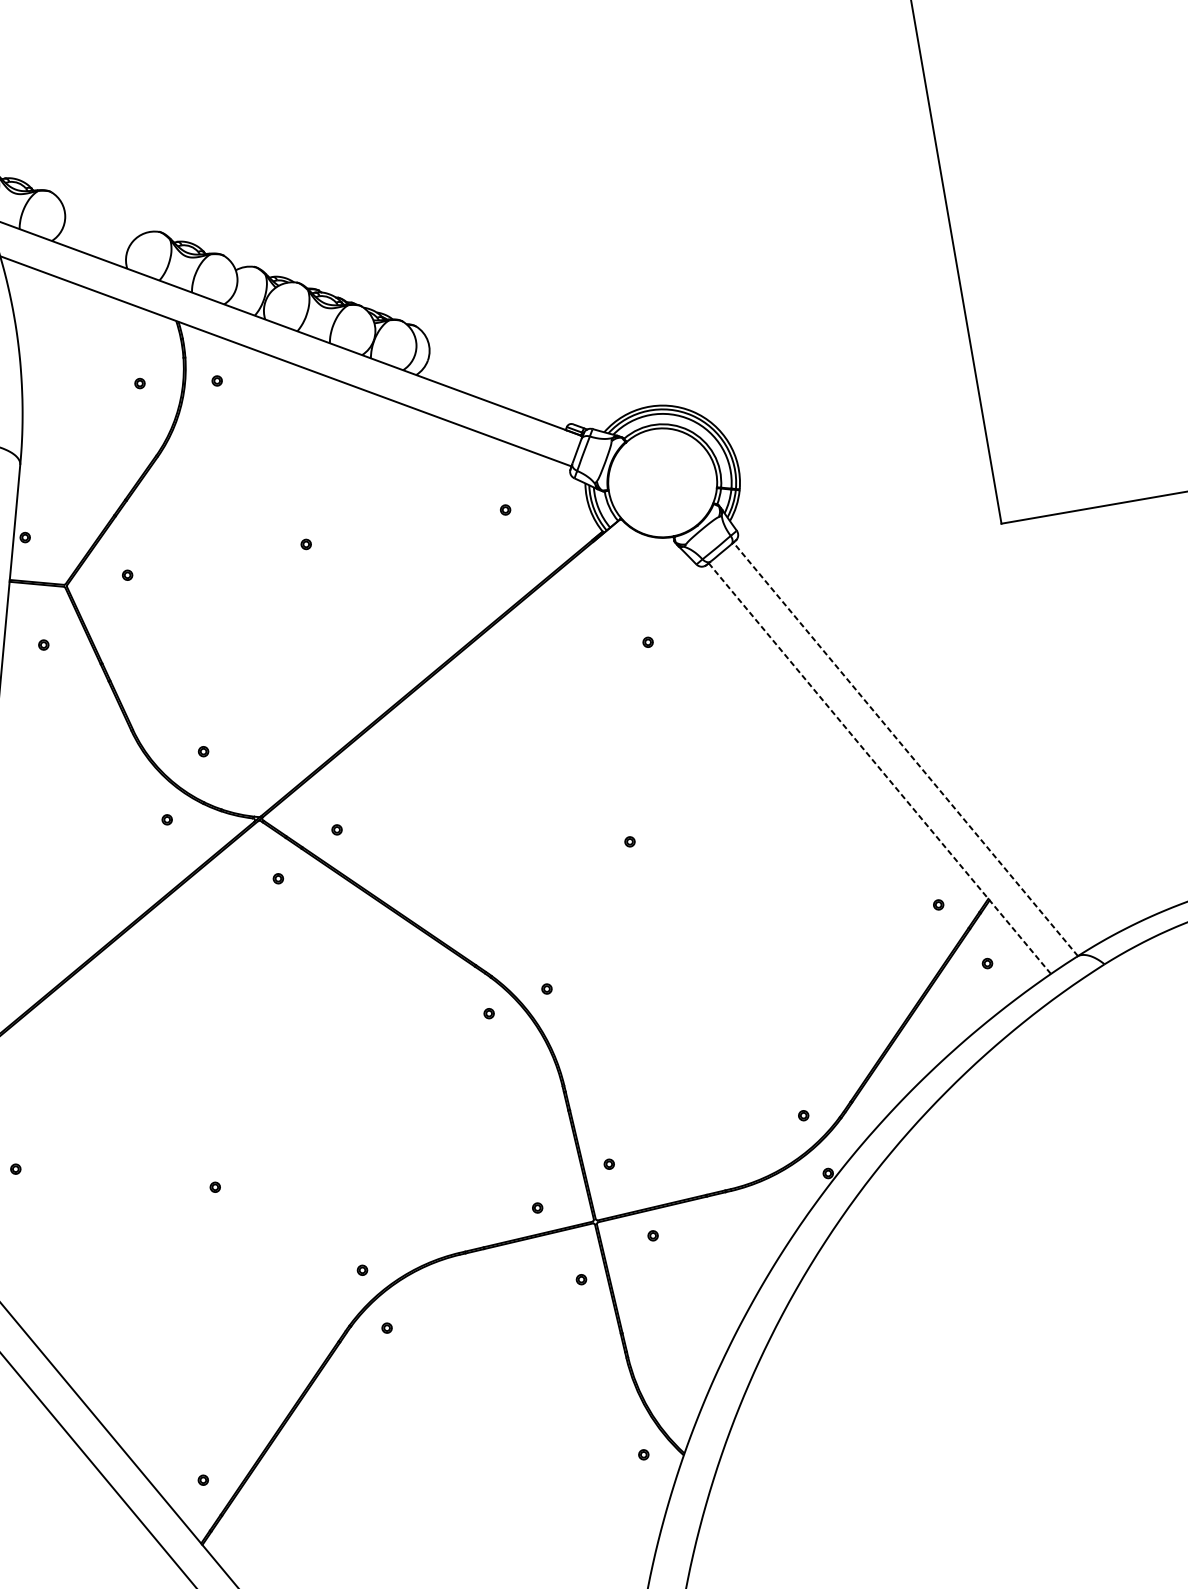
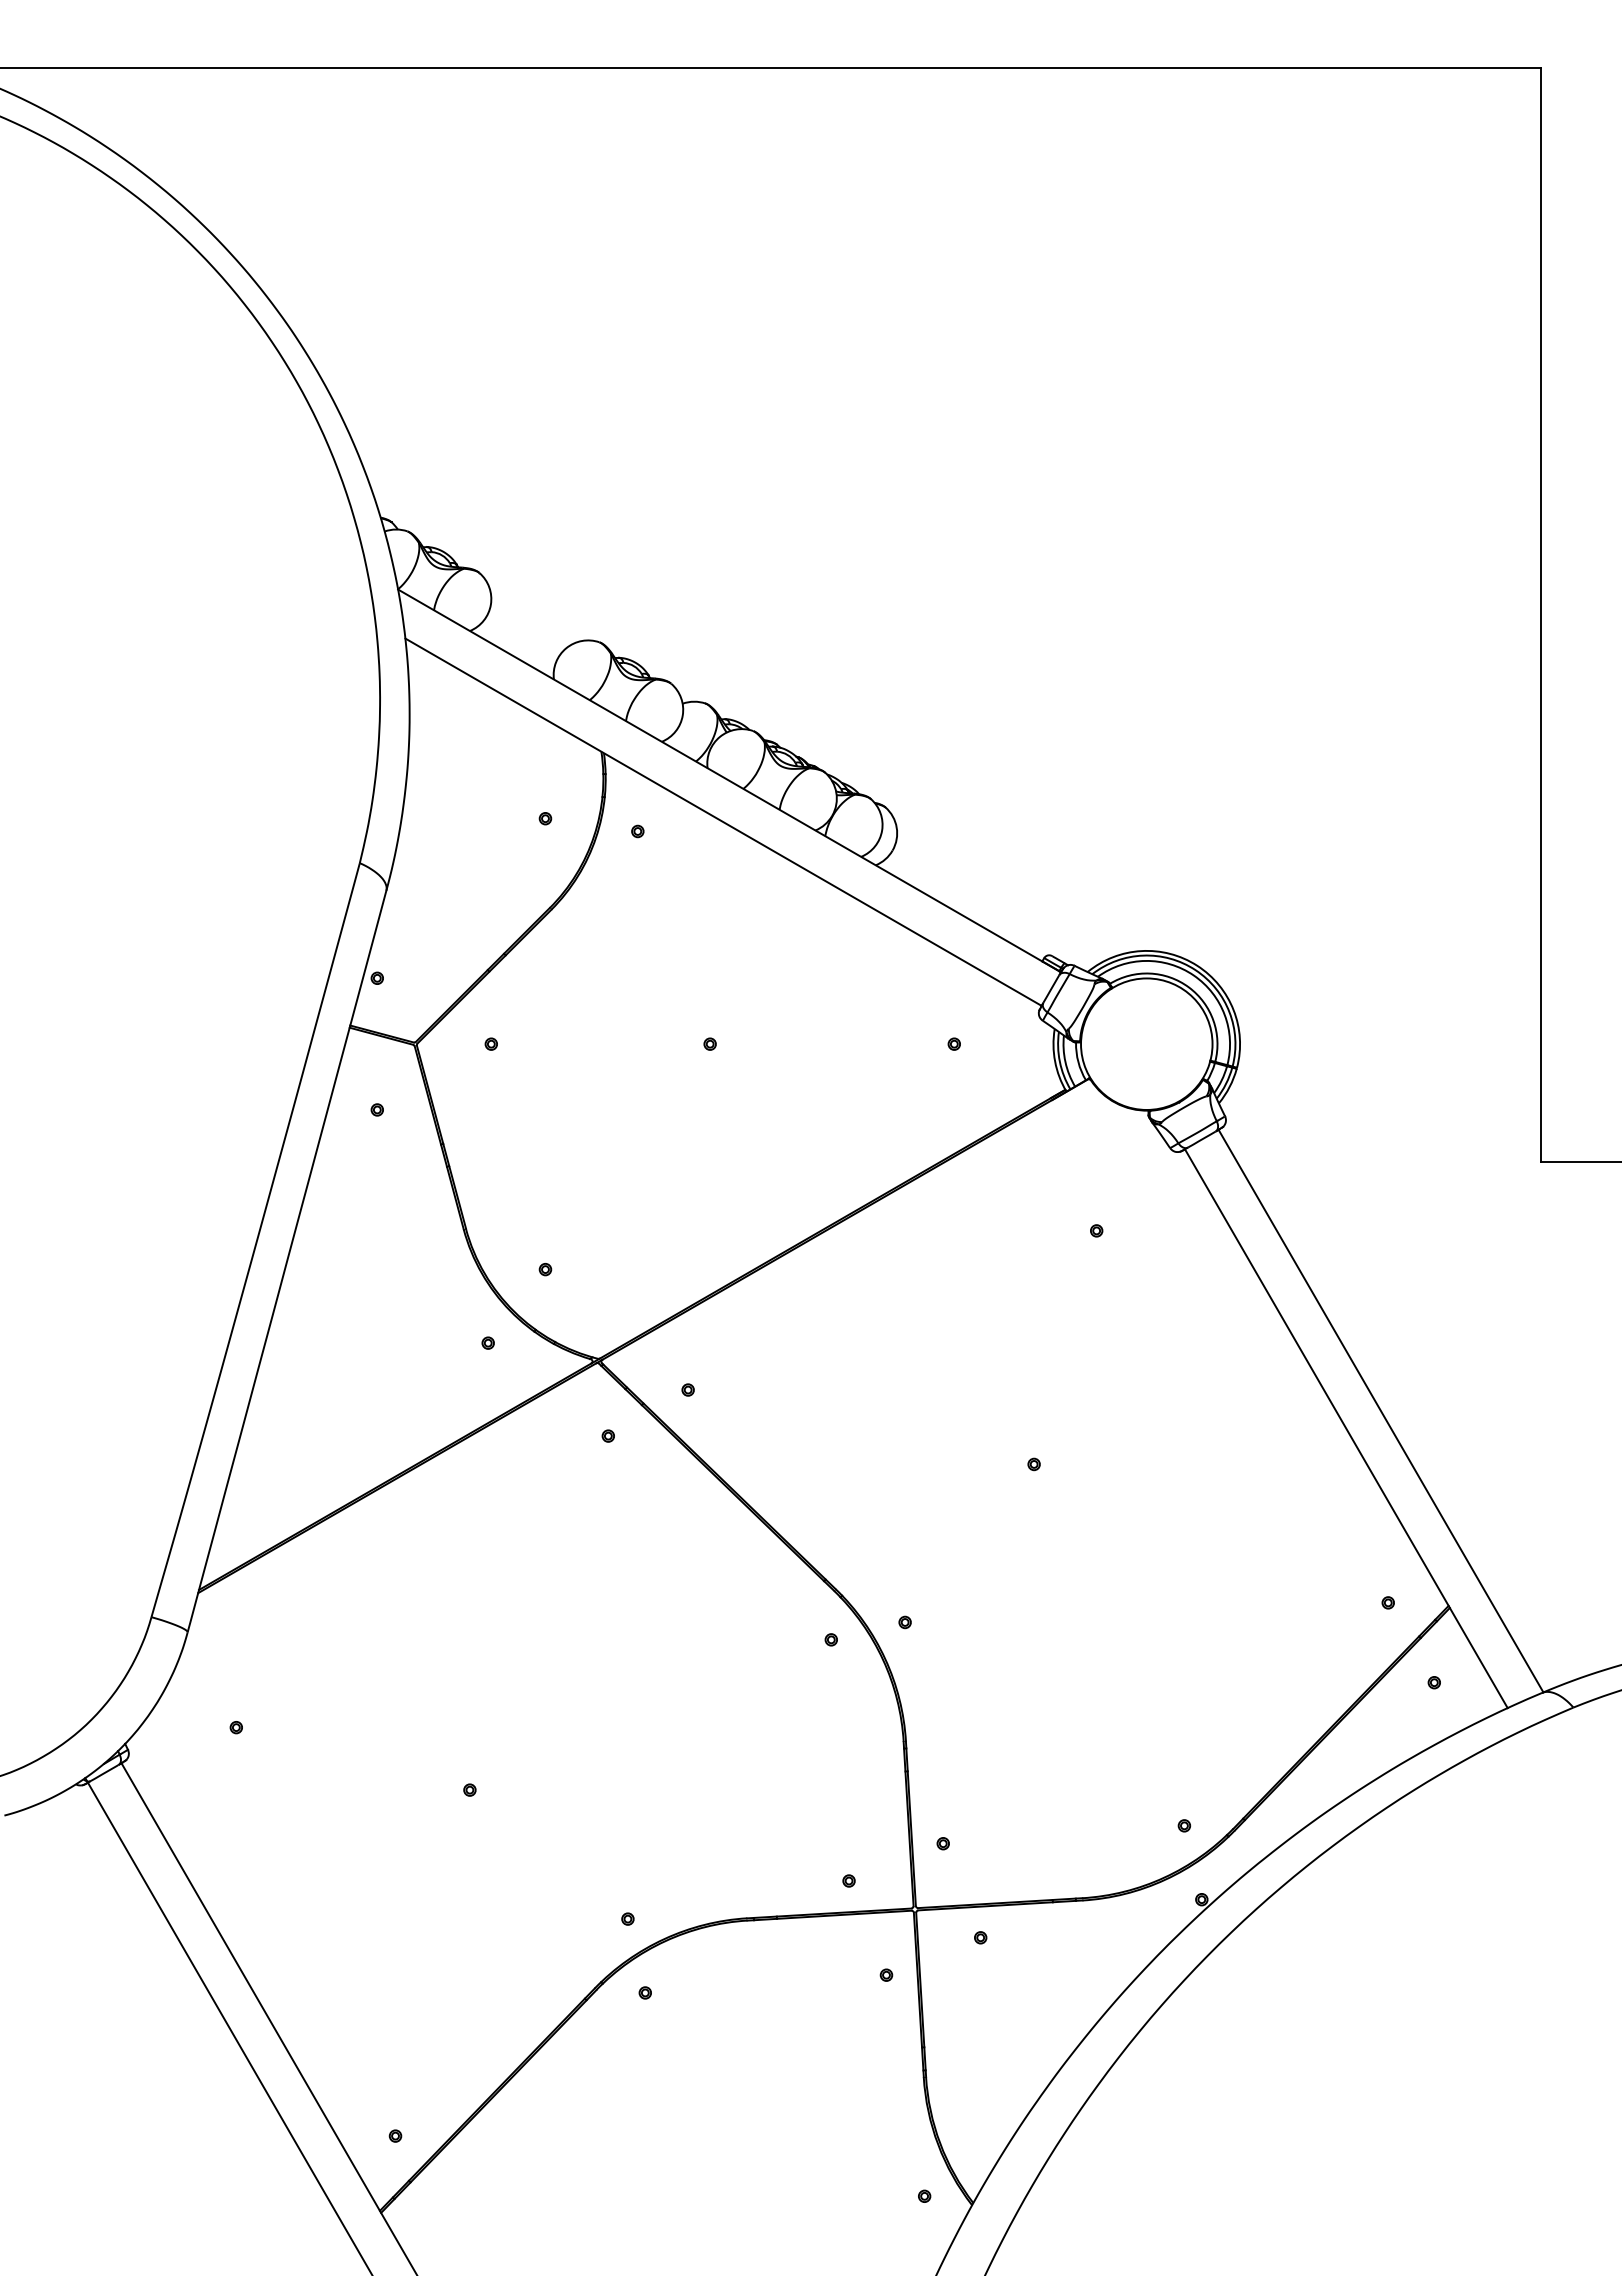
line: (906, 749) -> (1381, 1411), dashed -> solid
line: (879, 768) -> (1346, 1428), dashed -> solid

